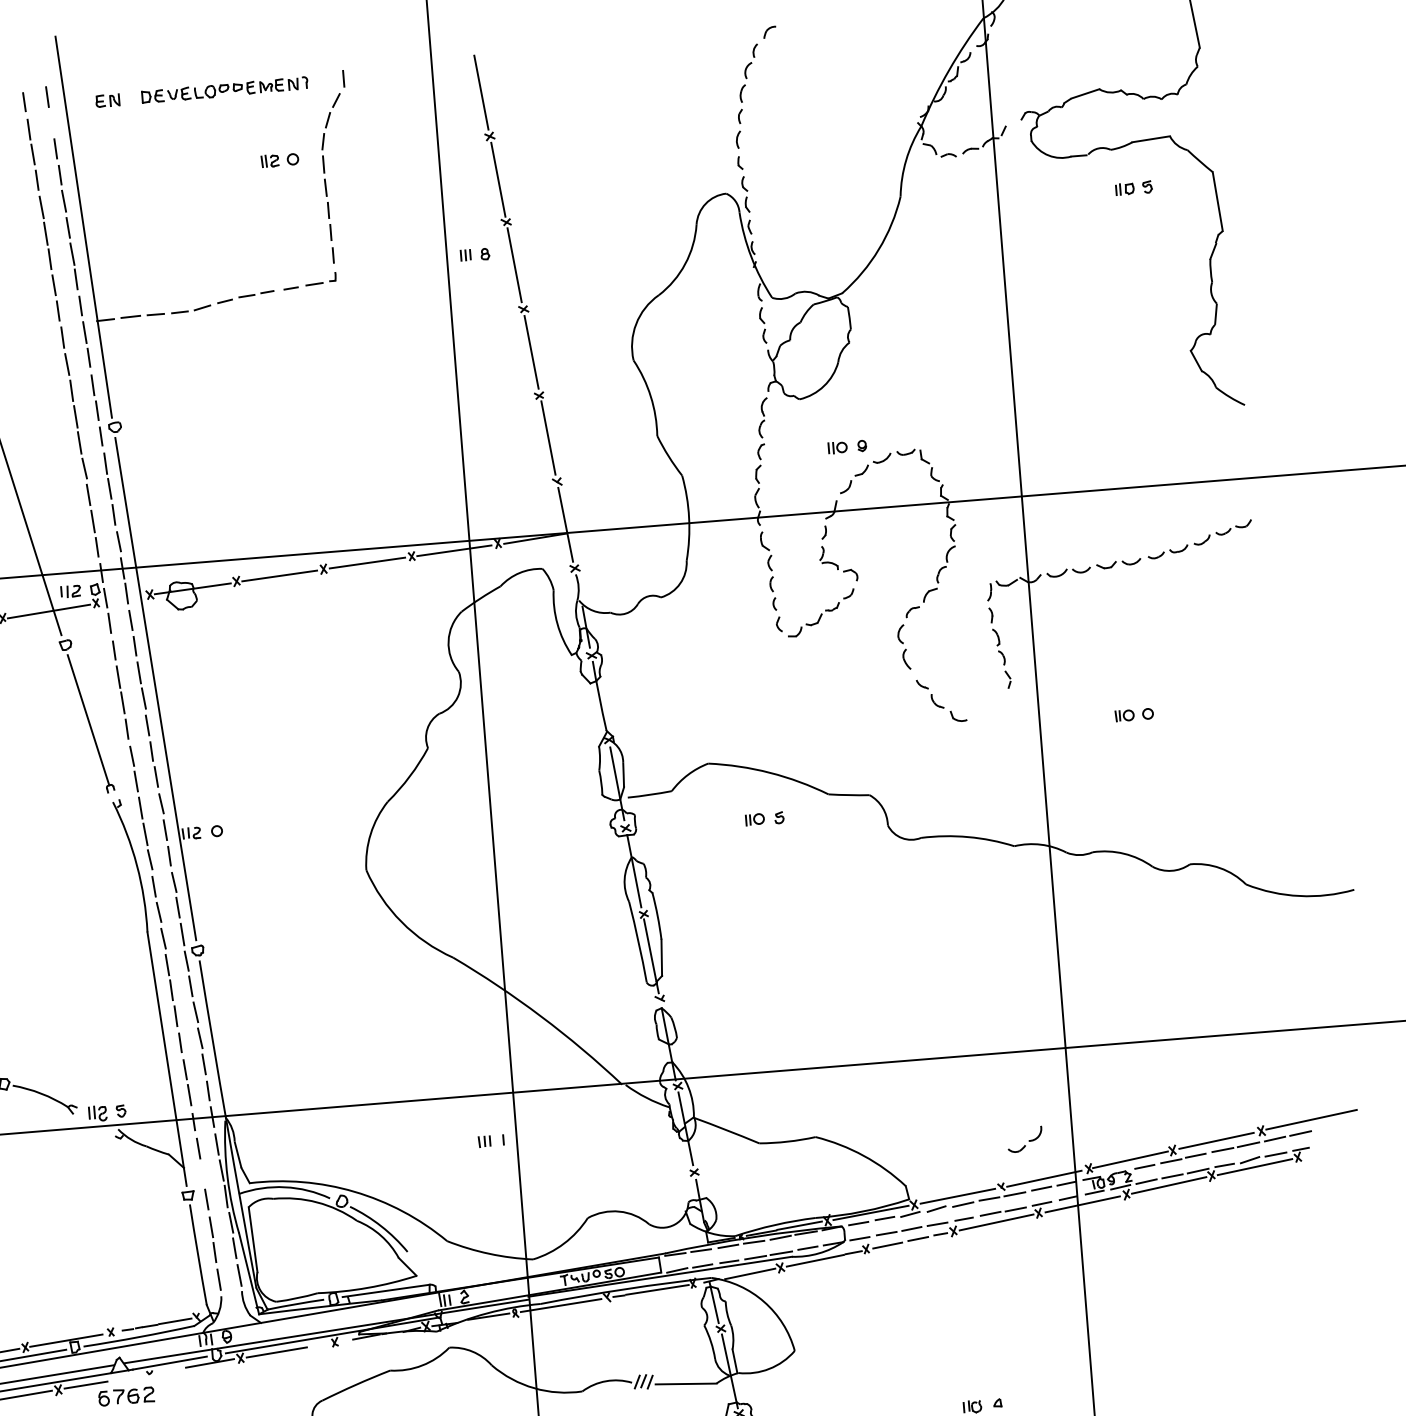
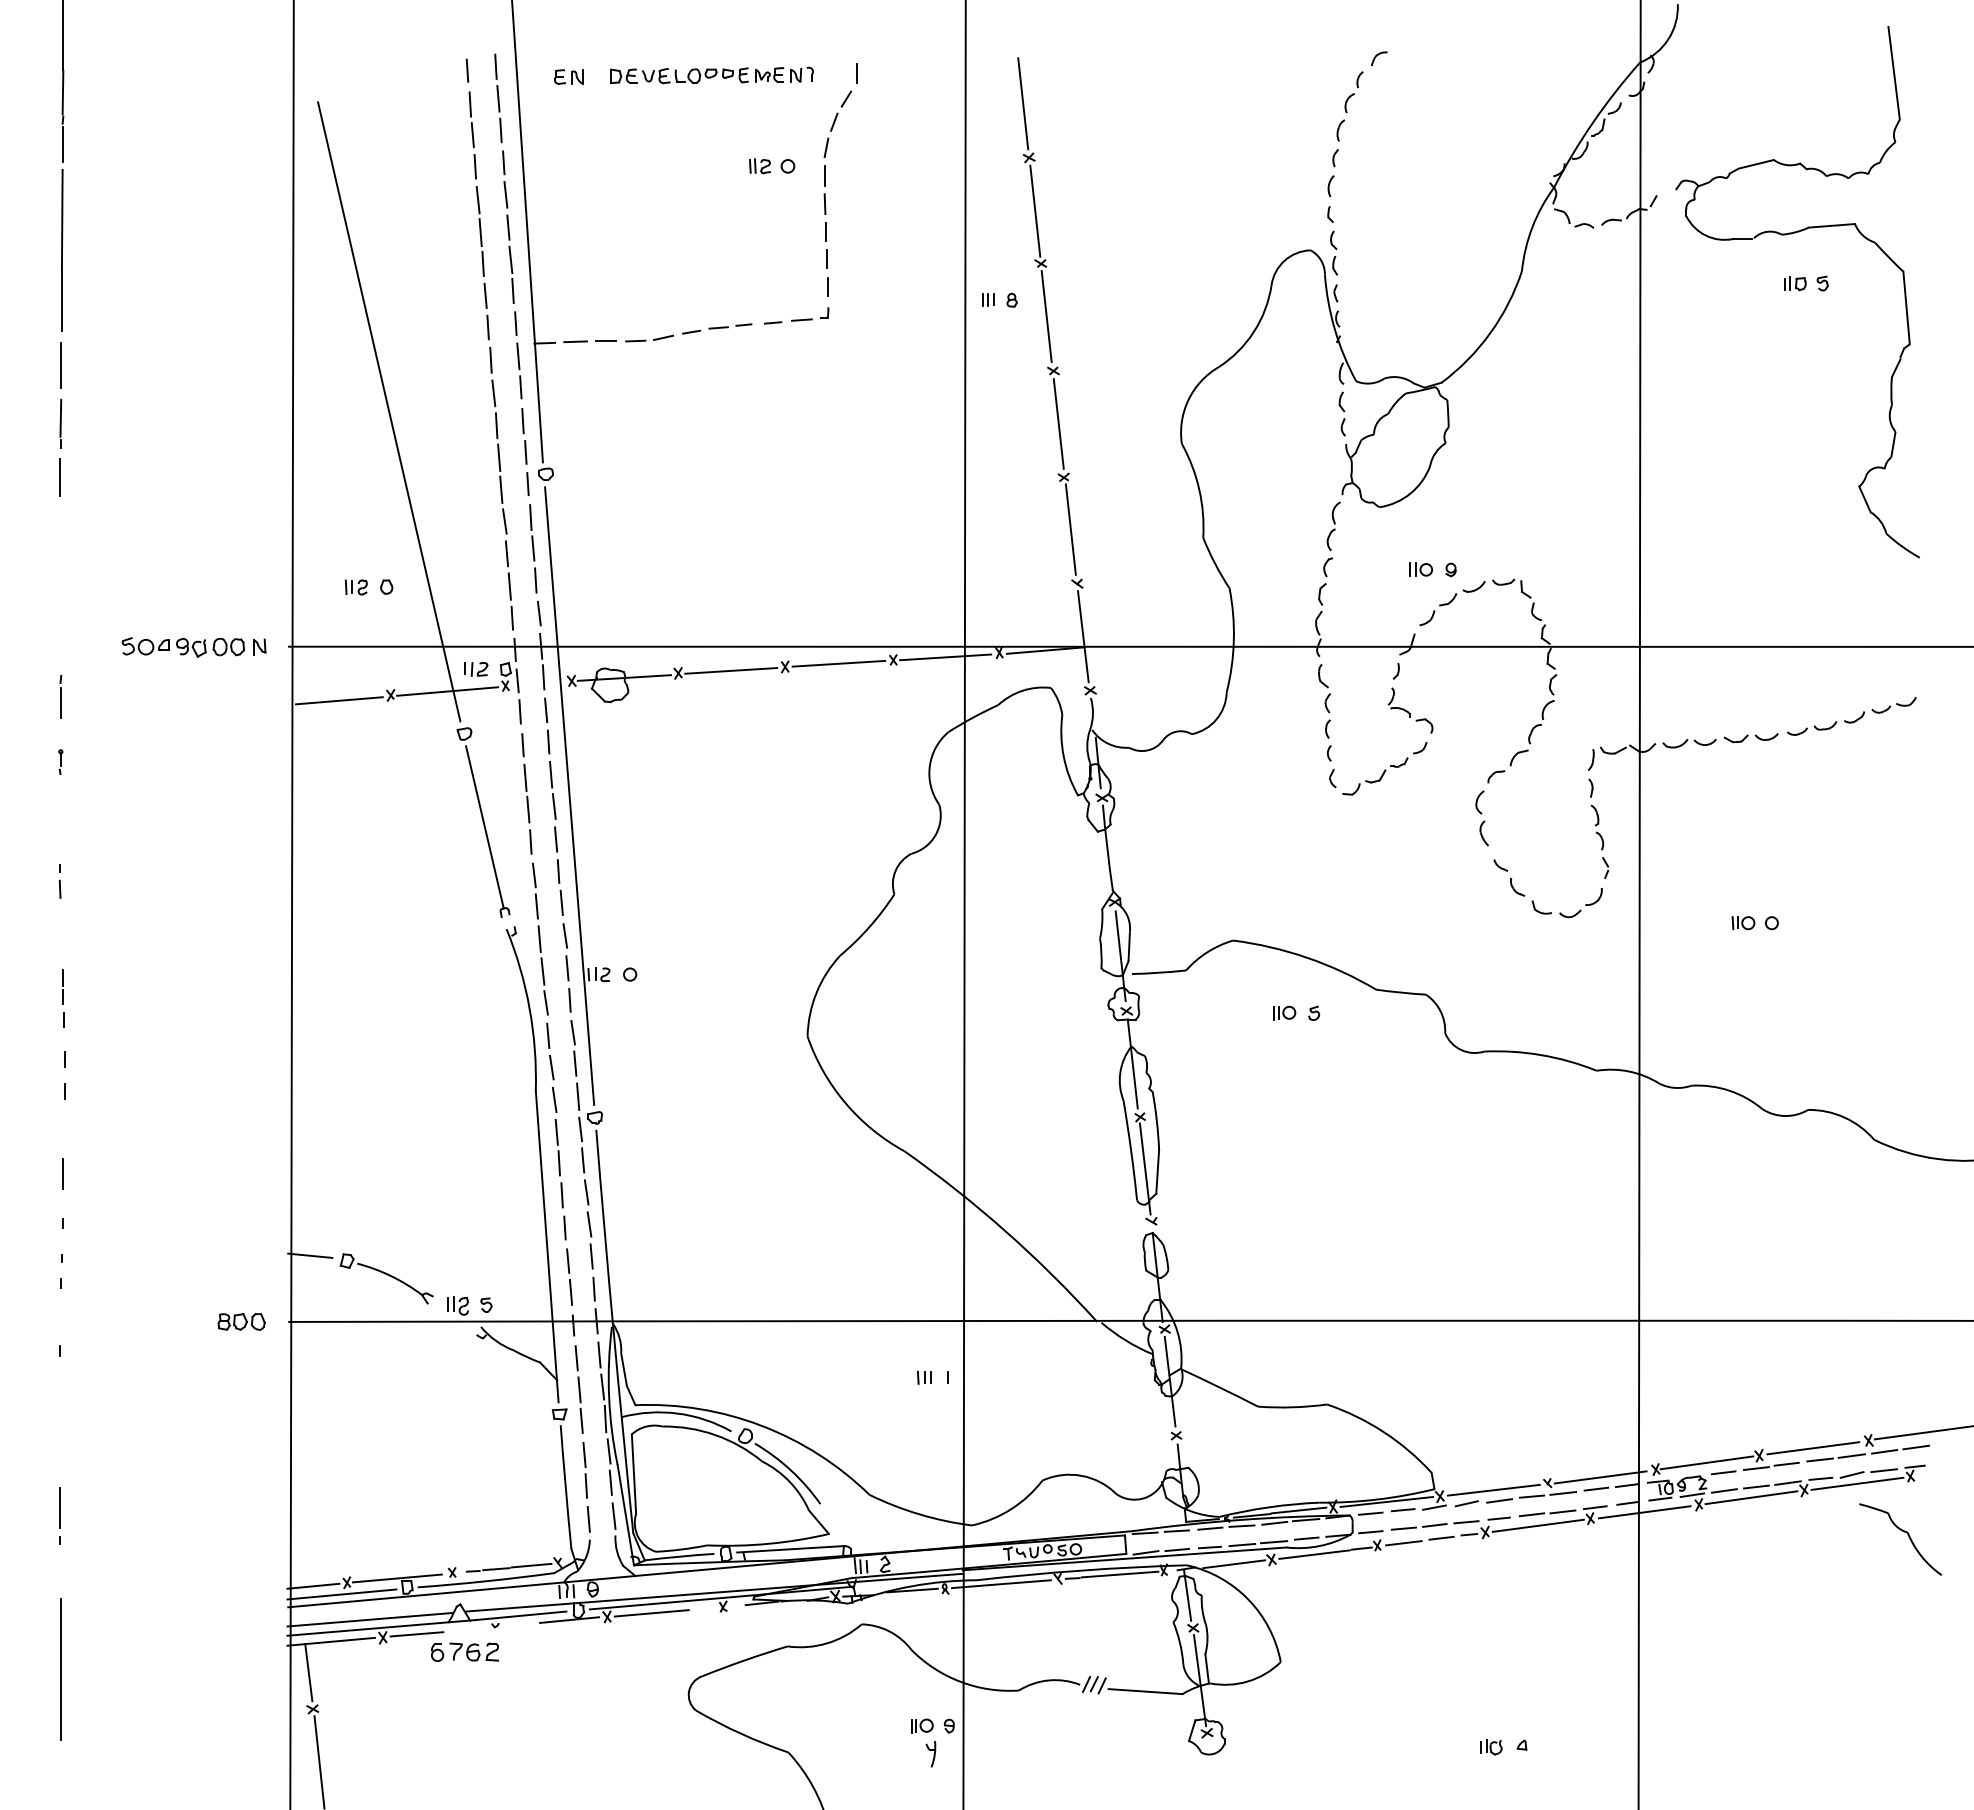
line: (51, 122) -> (498, 98), added
part: (1024, 1140) -> (1580, 903), moved
line: (202, 1174) -> (579, 1389), added
part: (1296, 1203) -> (1904, 1532), added

